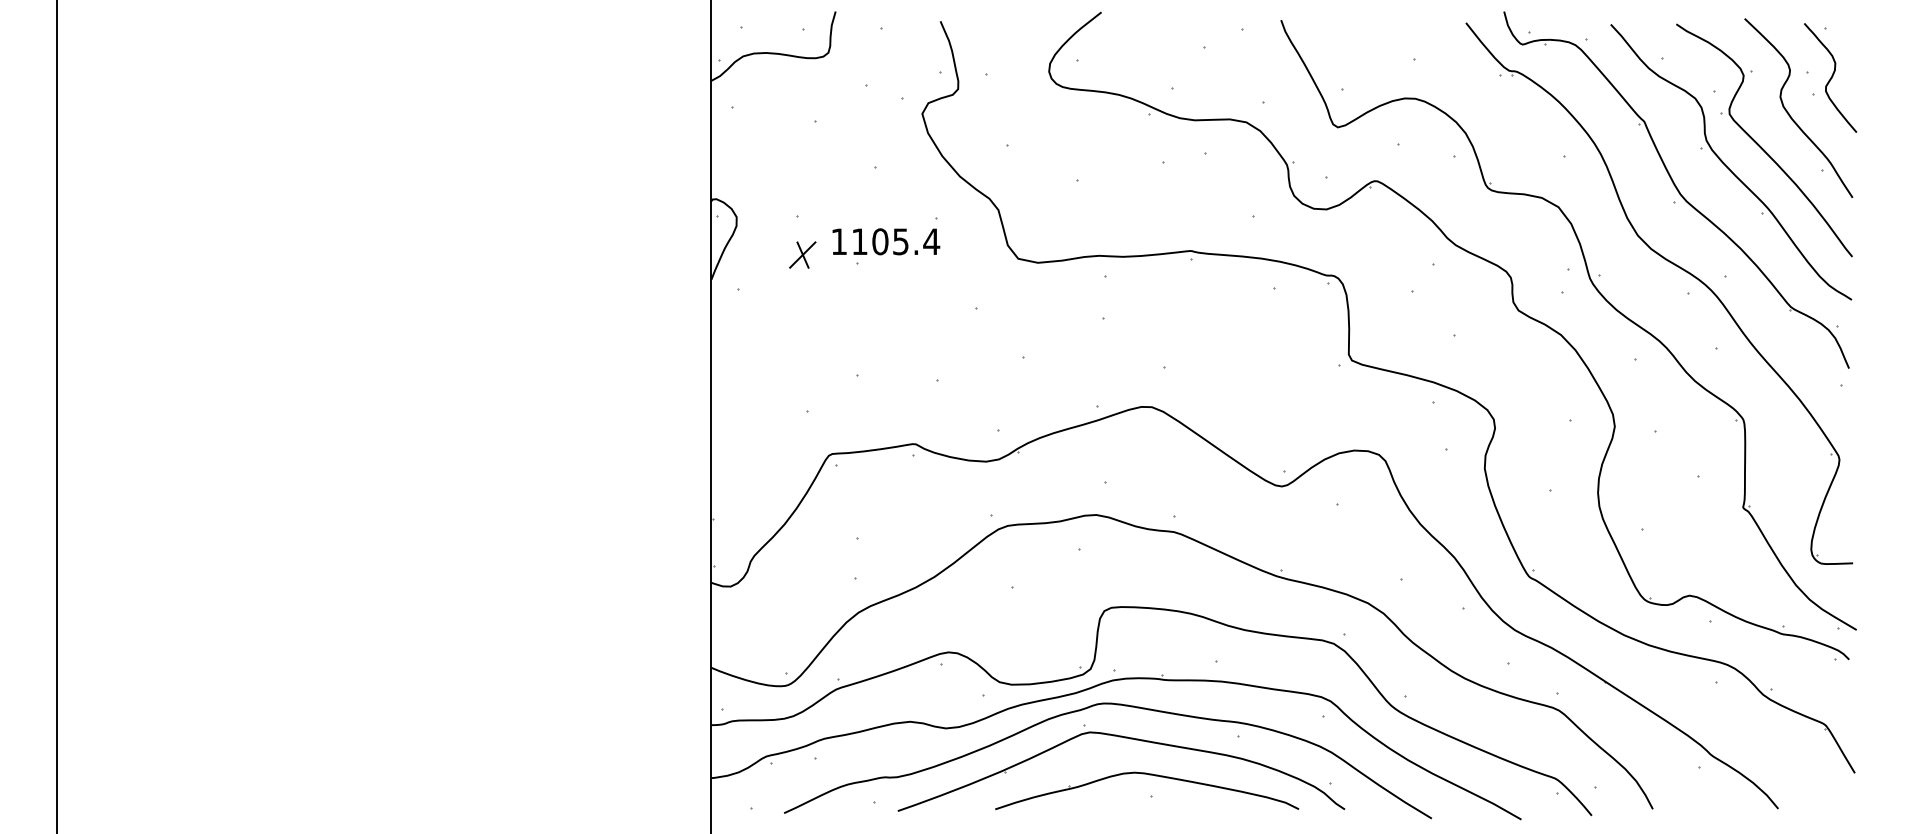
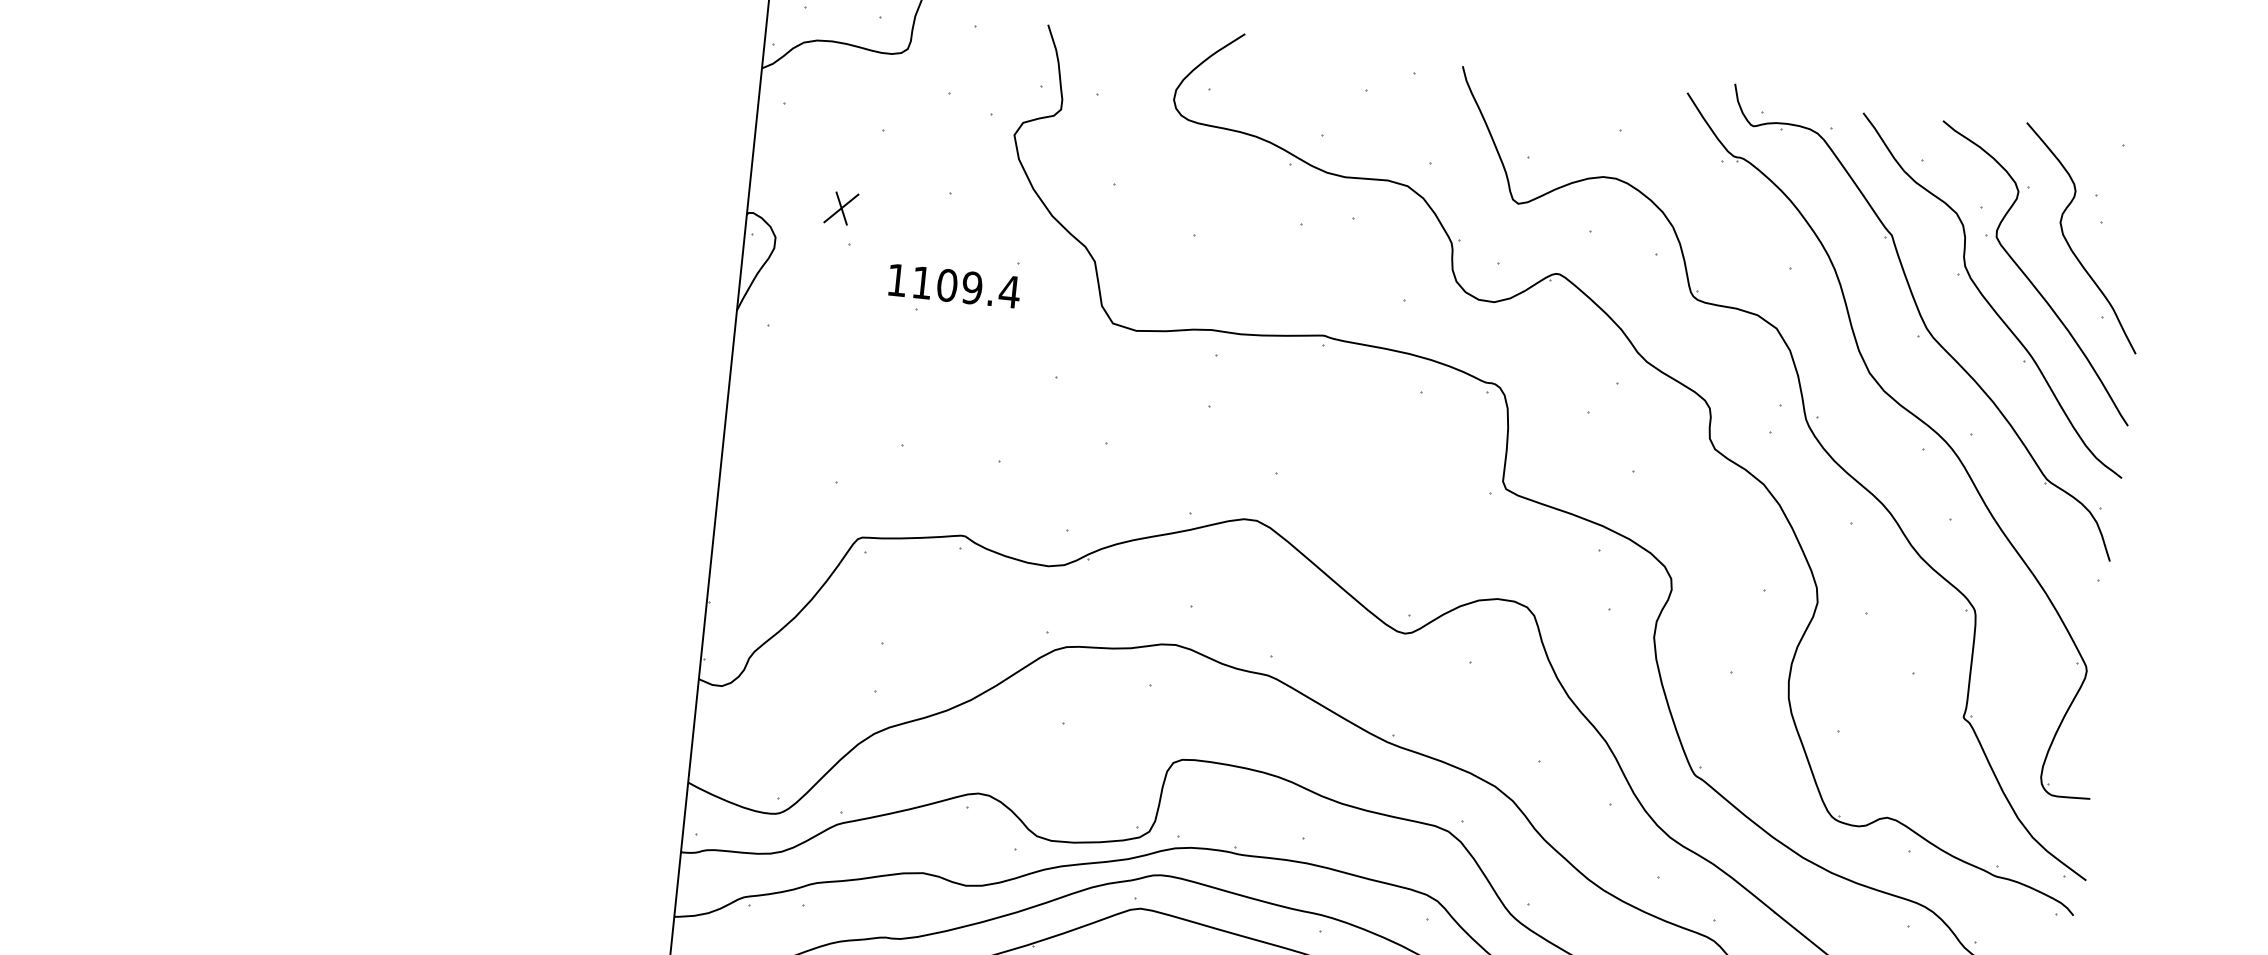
curve: (1830, 77) -> (2123, 205), removed
text: (900, 241) -> (971, 287), 1105.4 -> 1109.4
part: (802, 254) -> (841, 207), moved

